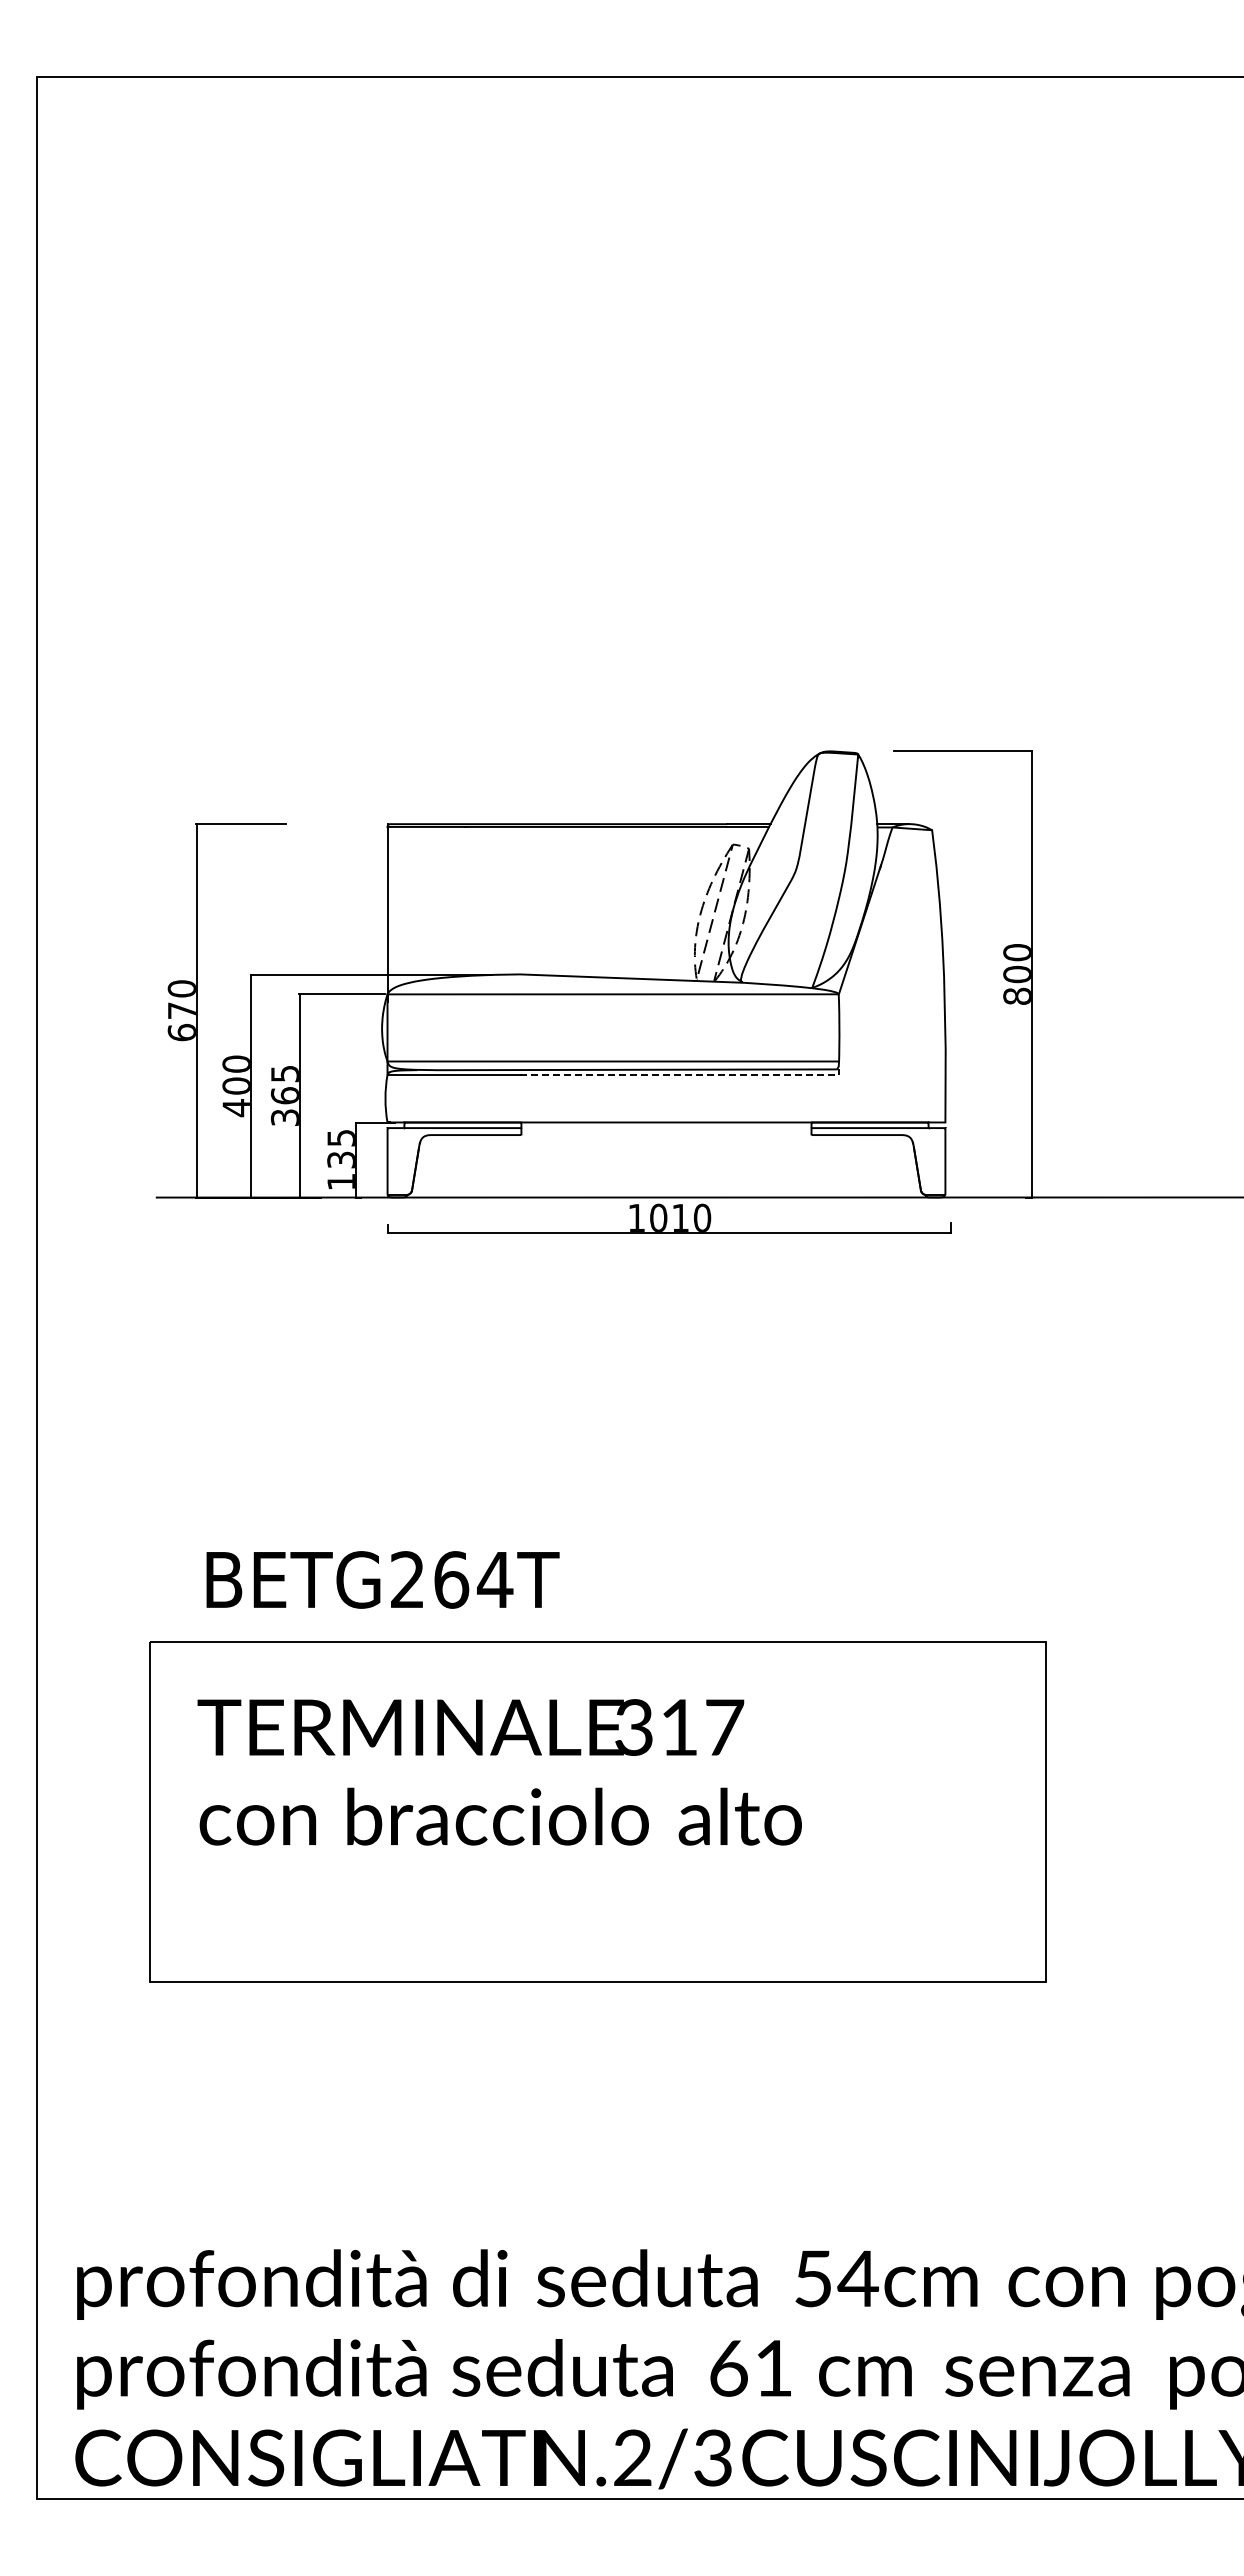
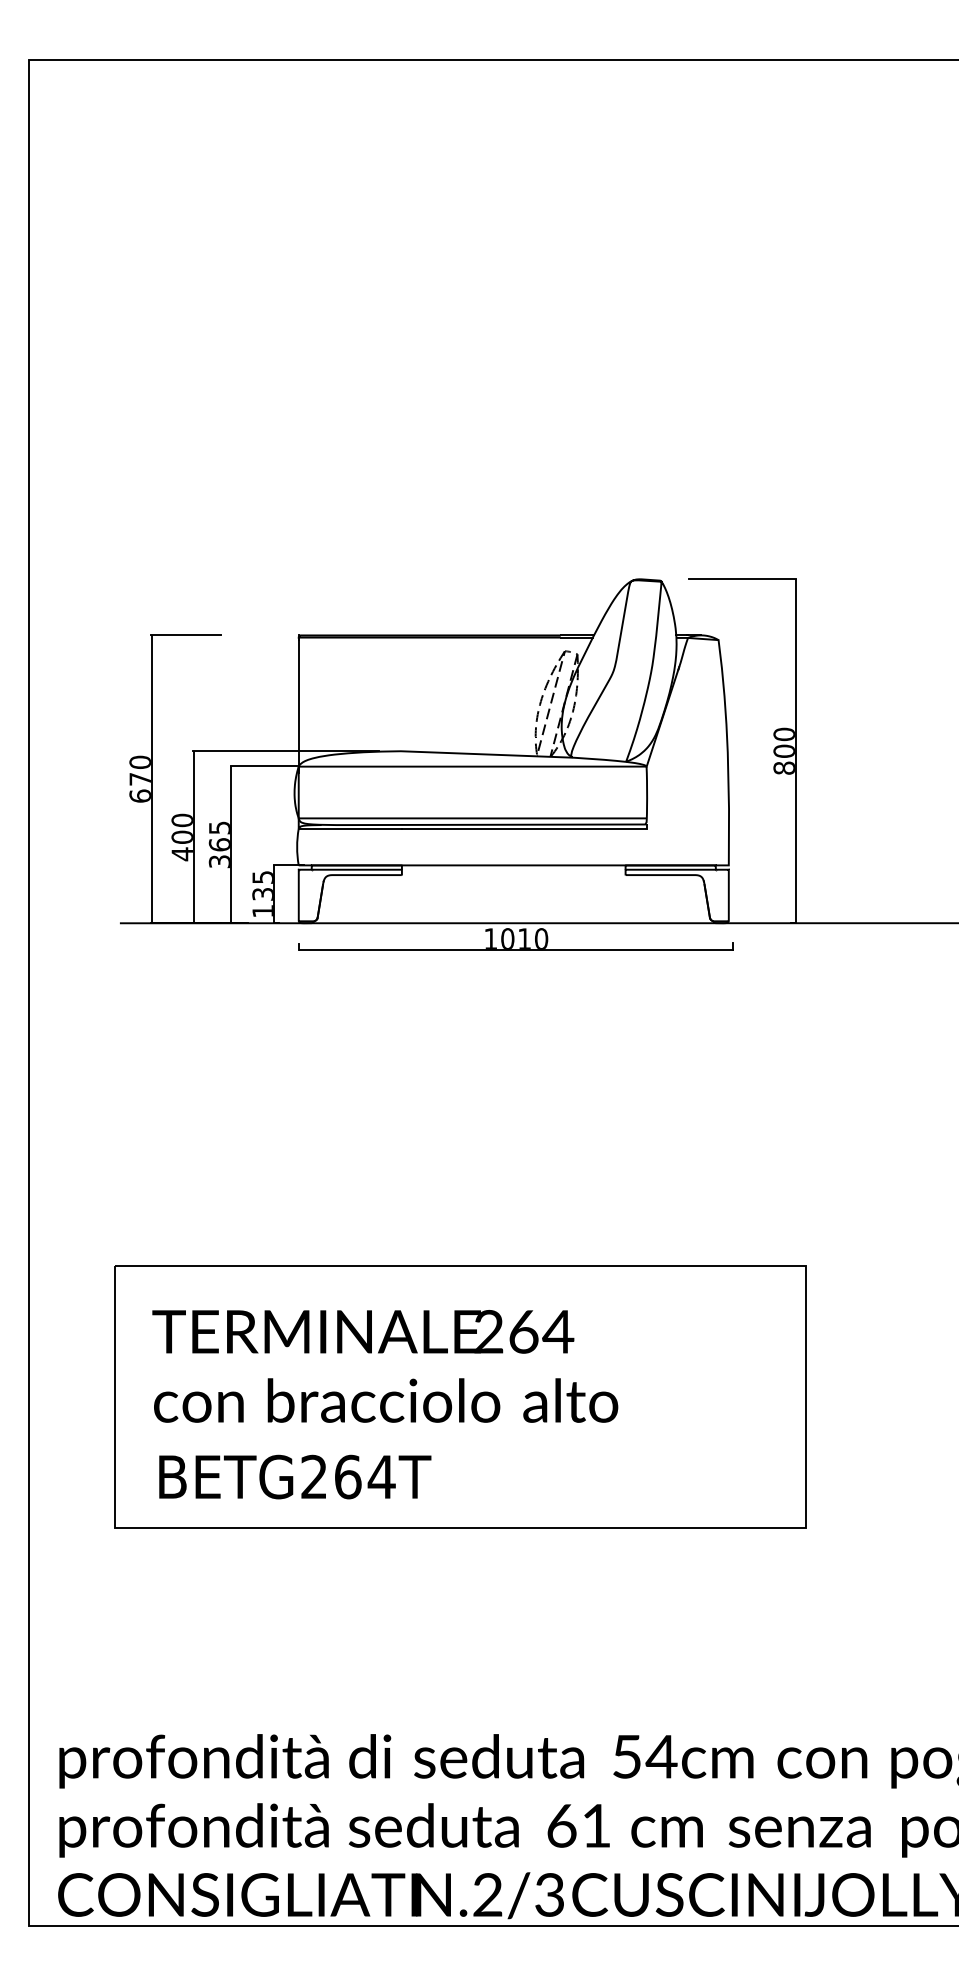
line: (682, 1075) -> (526, 829), dashed -> solid
text: (382, 1579) -> (294, 1476), moved
text: (679, 1727) -> (523, 1331), 317 -> 264

